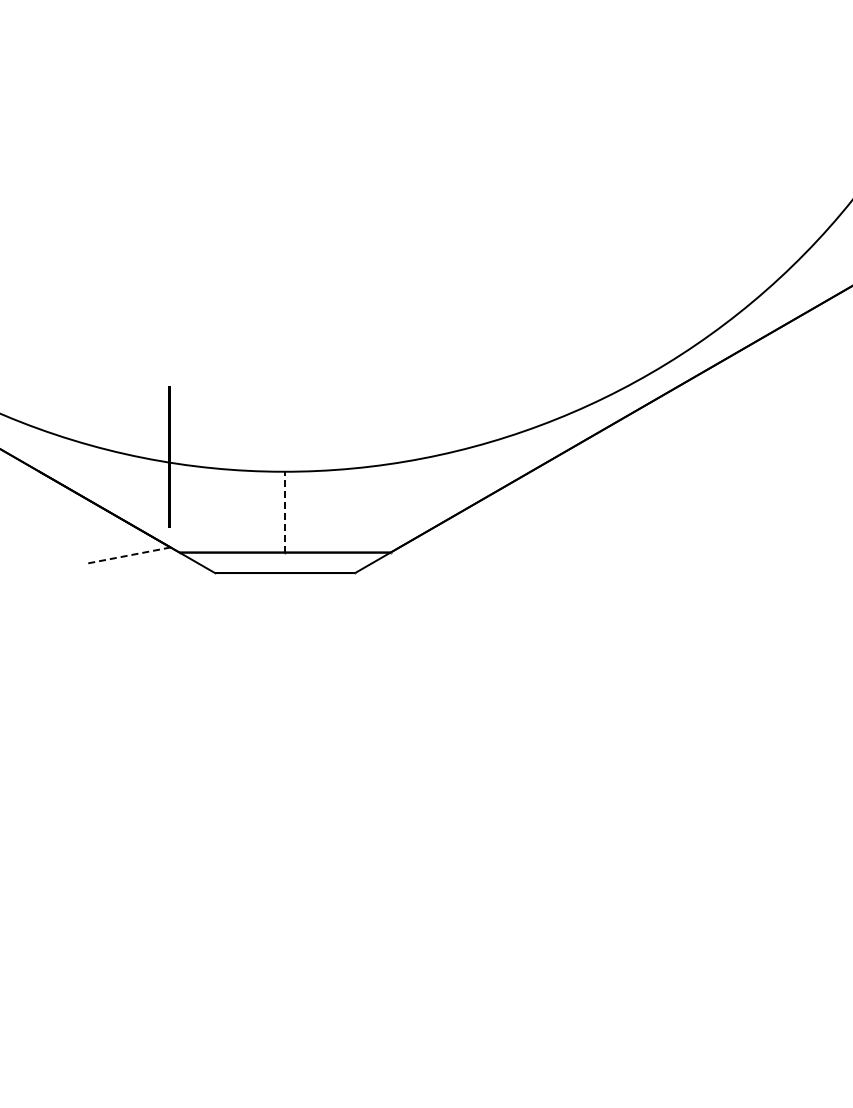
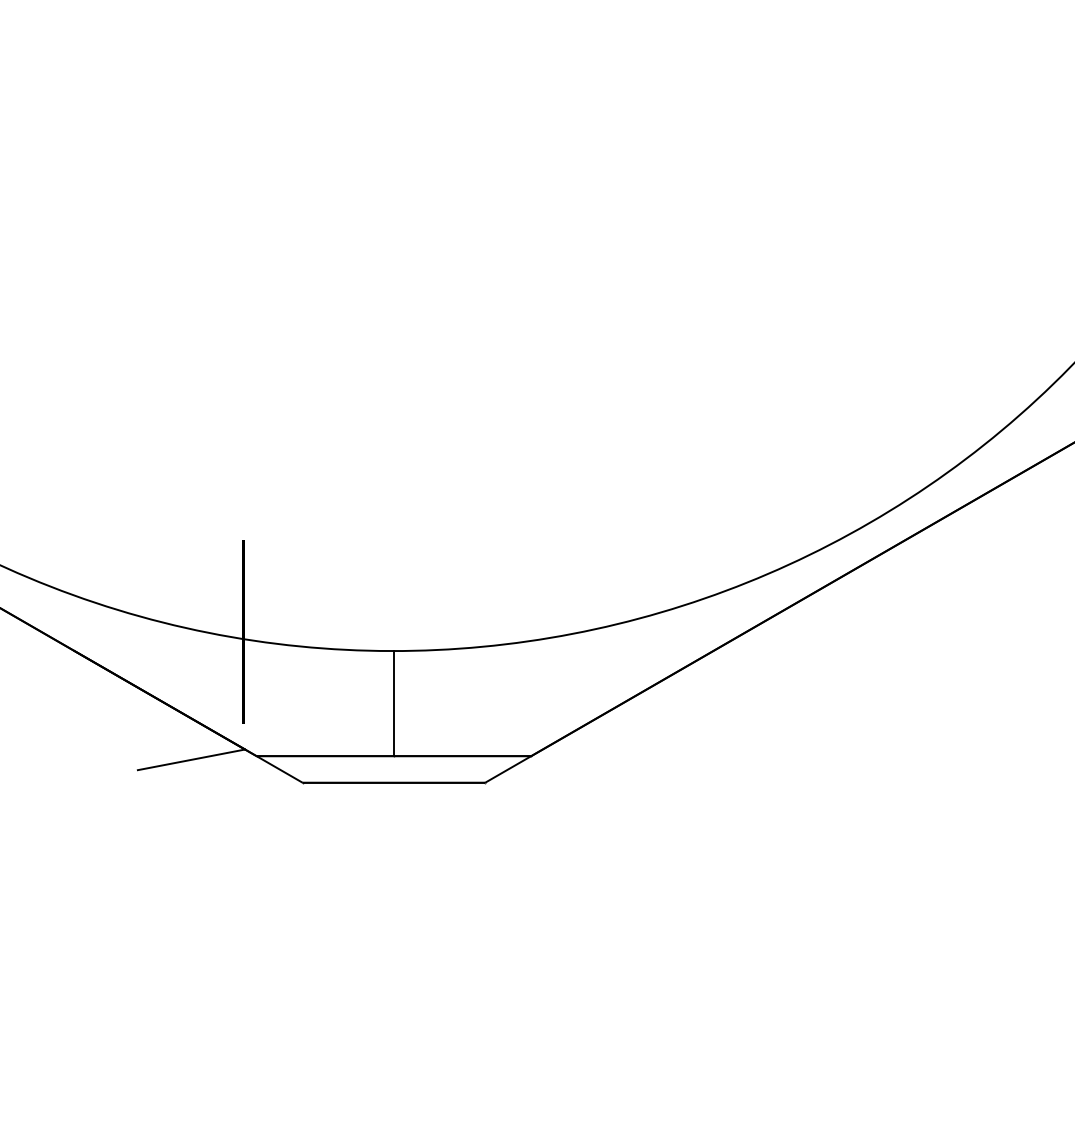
line: (285, 511) -> (394, 702), dashed -> solid
line: (129, 555) -> (191, 759), dashed -> solid

